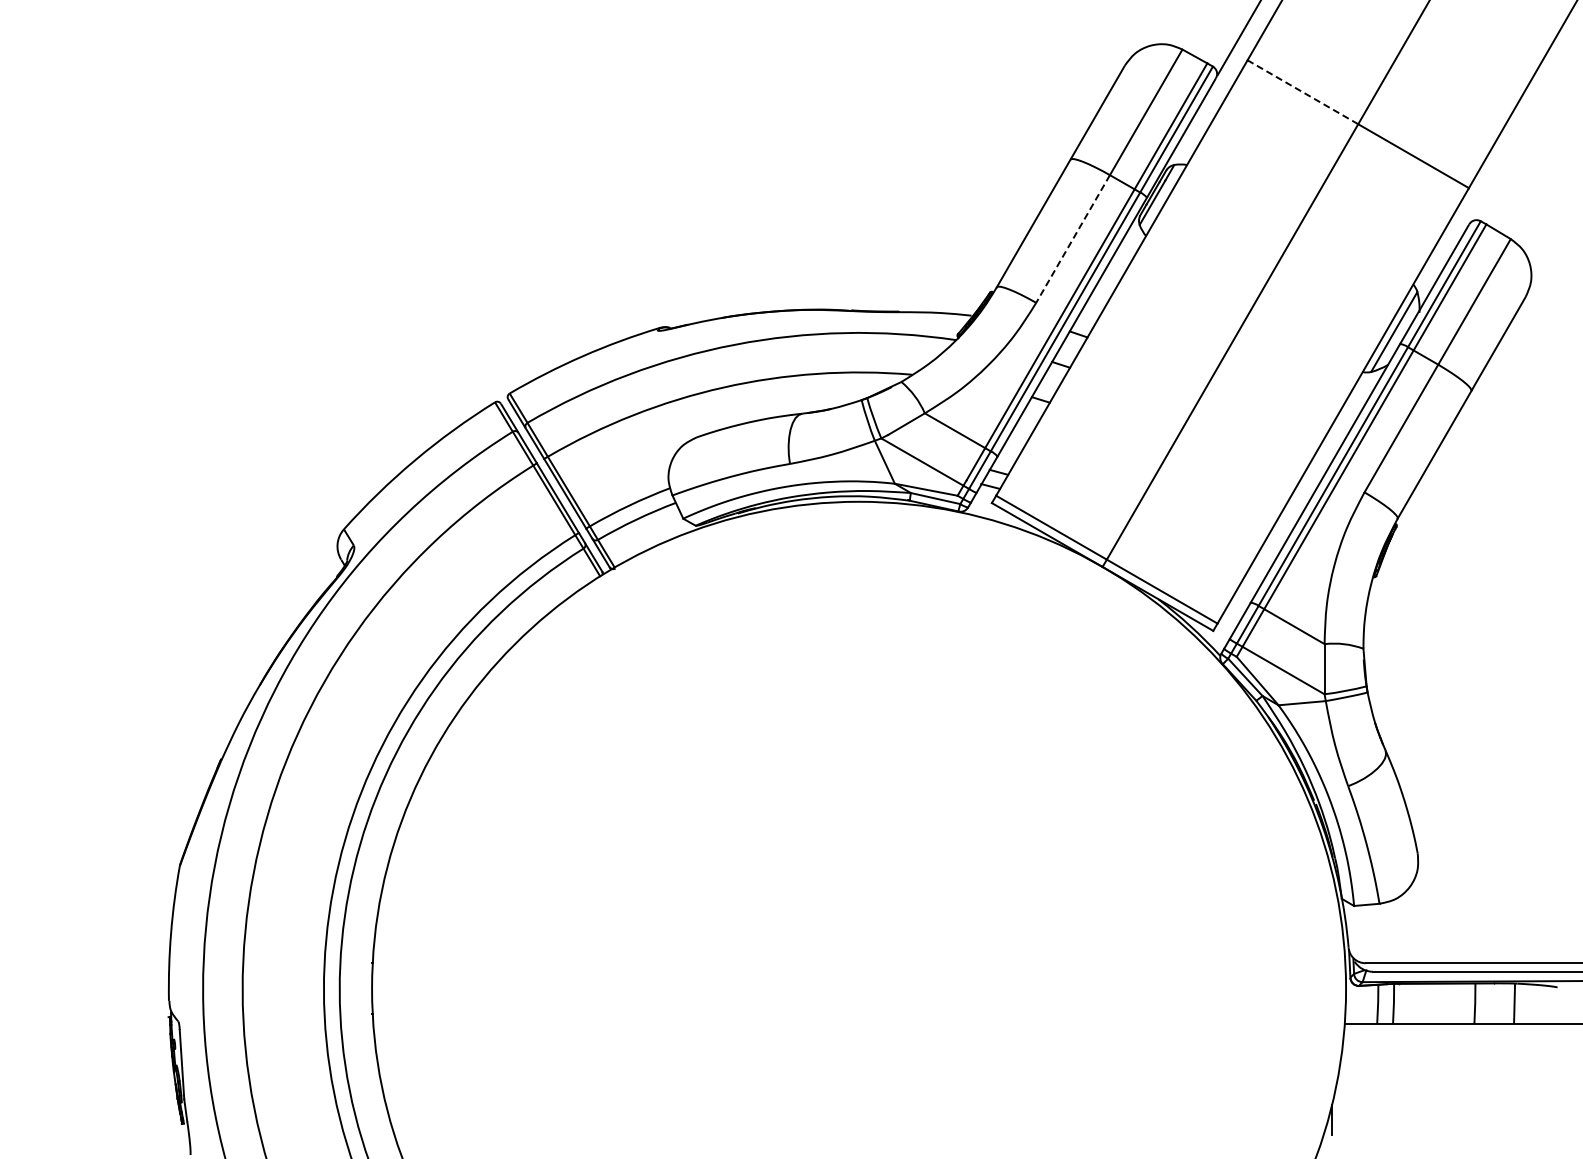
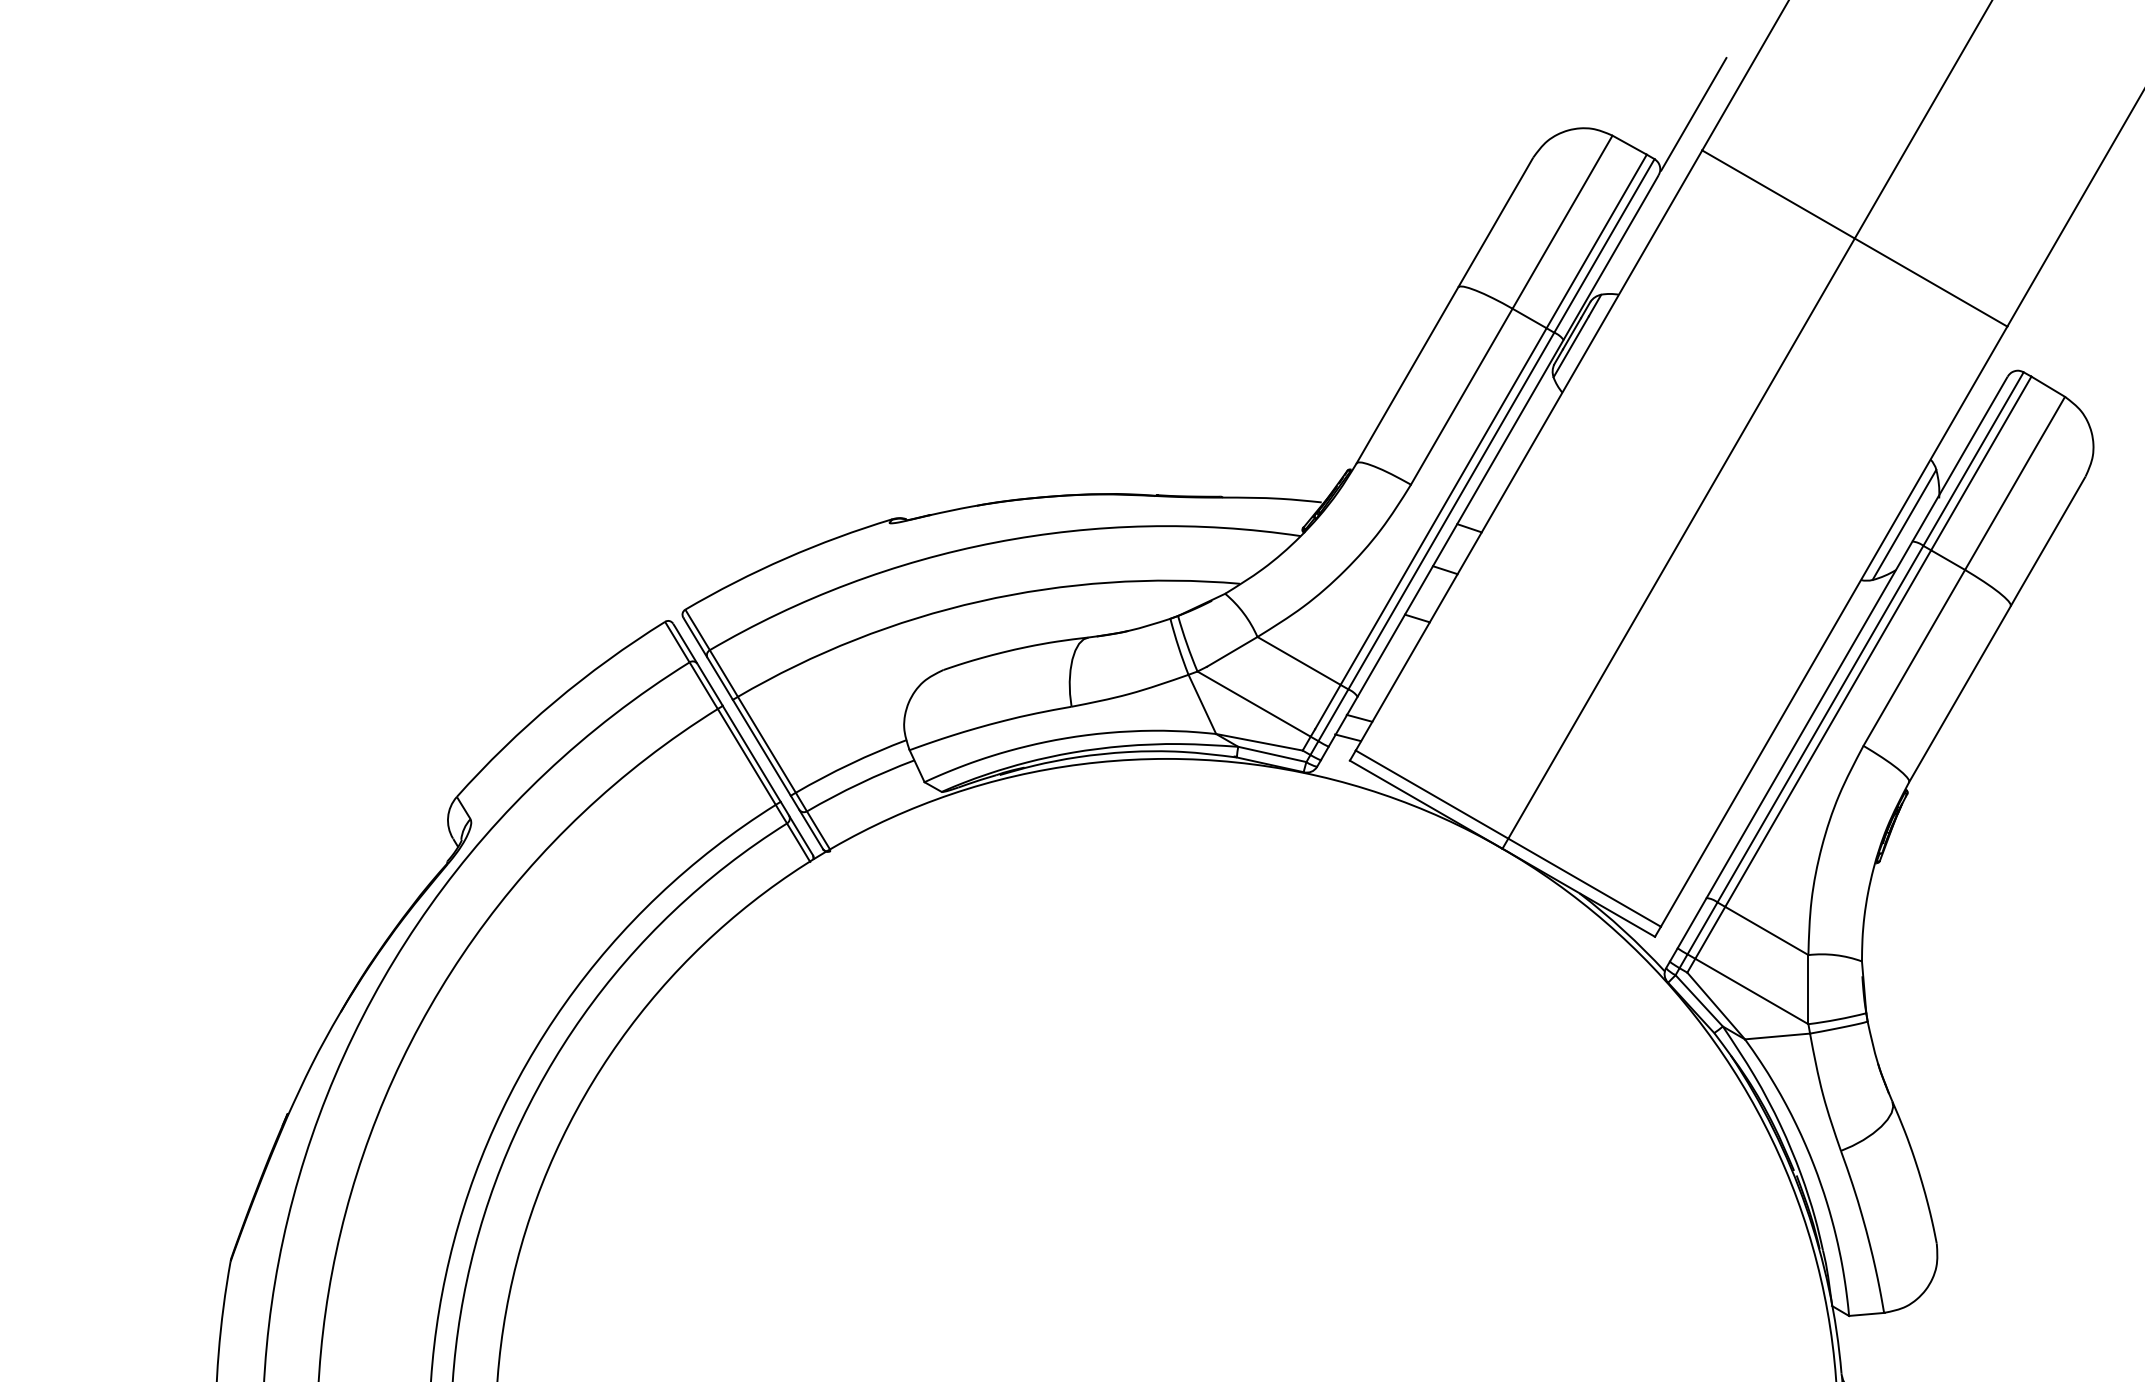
line: (1302, 92) -> (1777, 194), dashed -> solid
line: (1073, 239) -> (1462, 397), dashed -> solid

